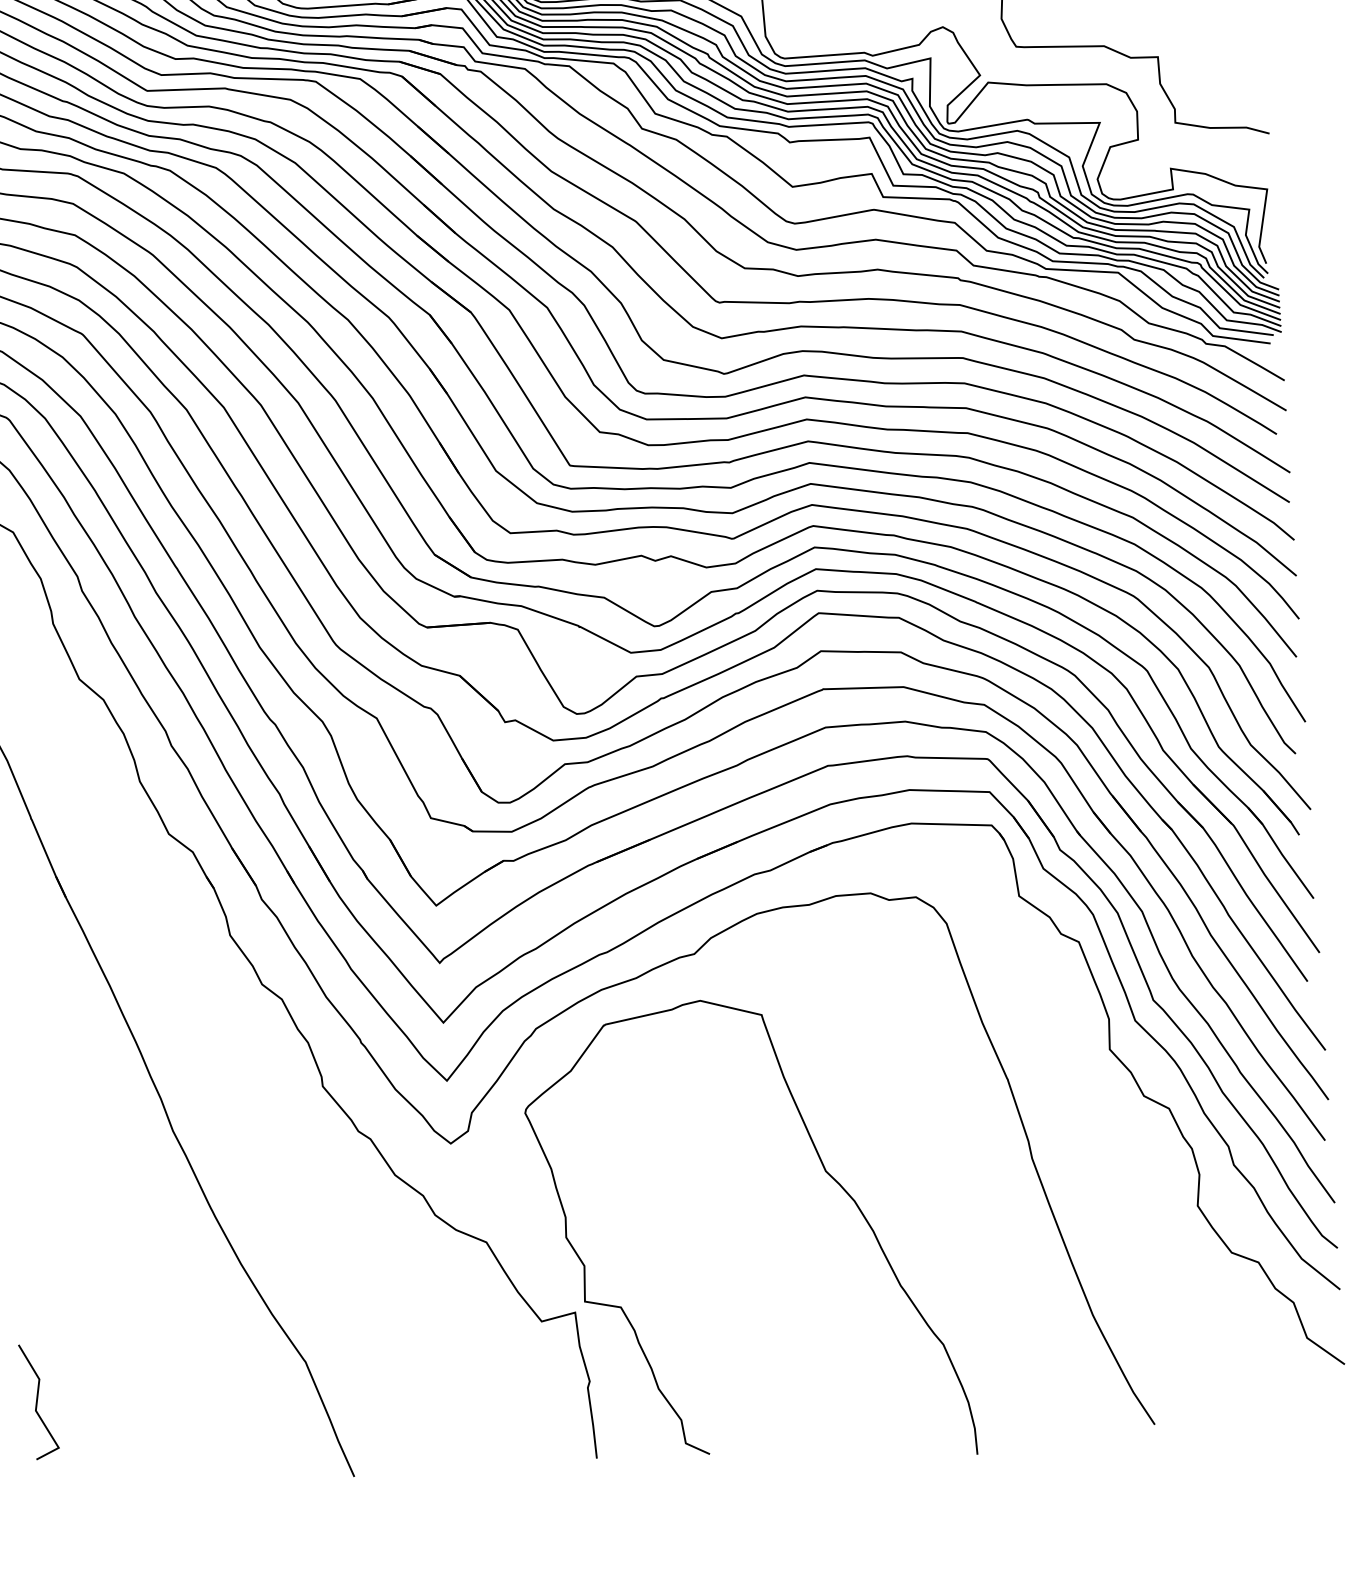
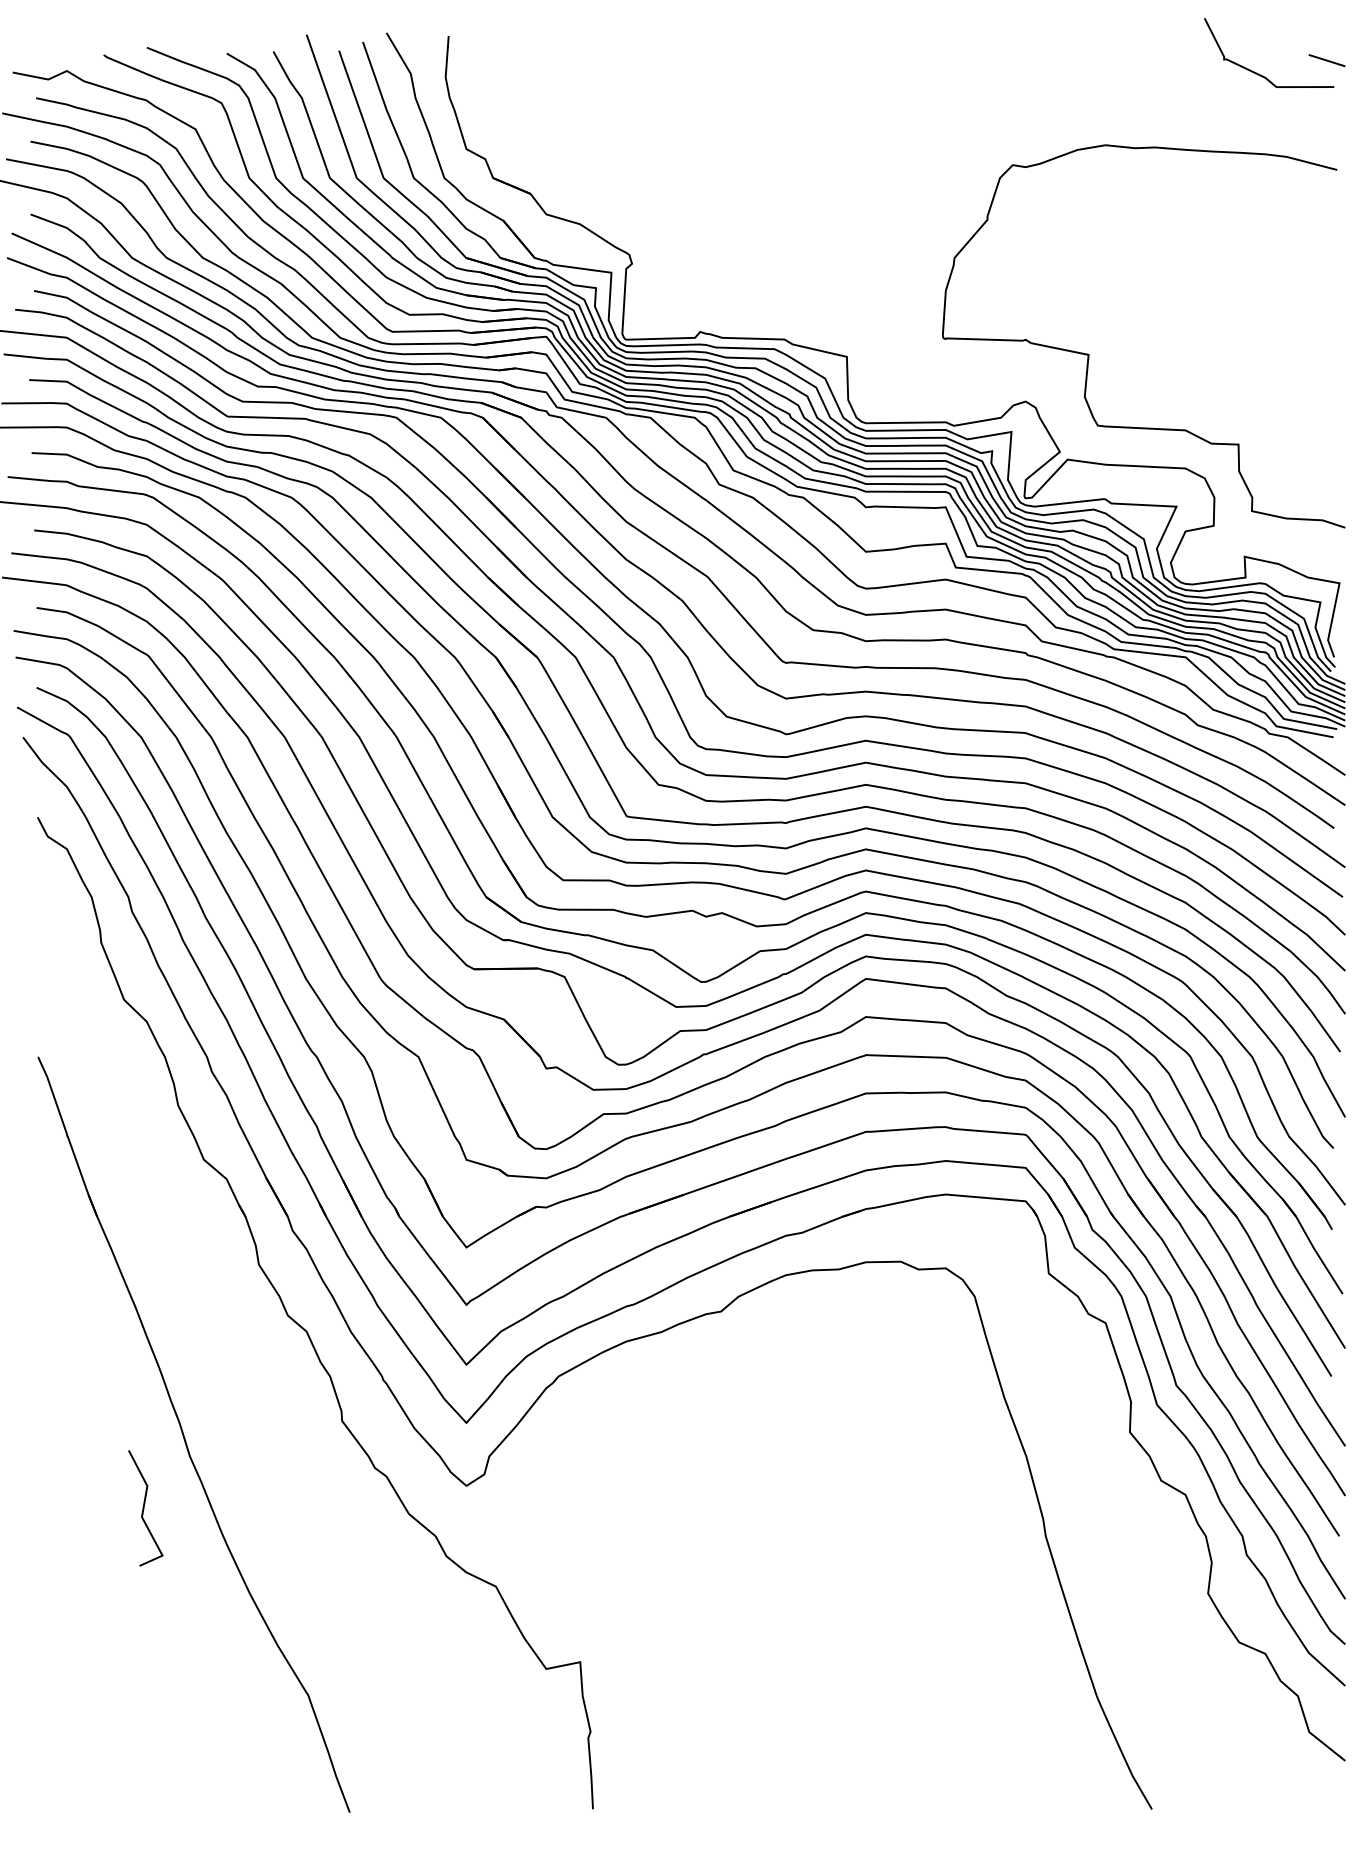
curve: (825, 1172) -> (838, 1537), removed
line: (37, 1401) -> (144, 1508), moved

